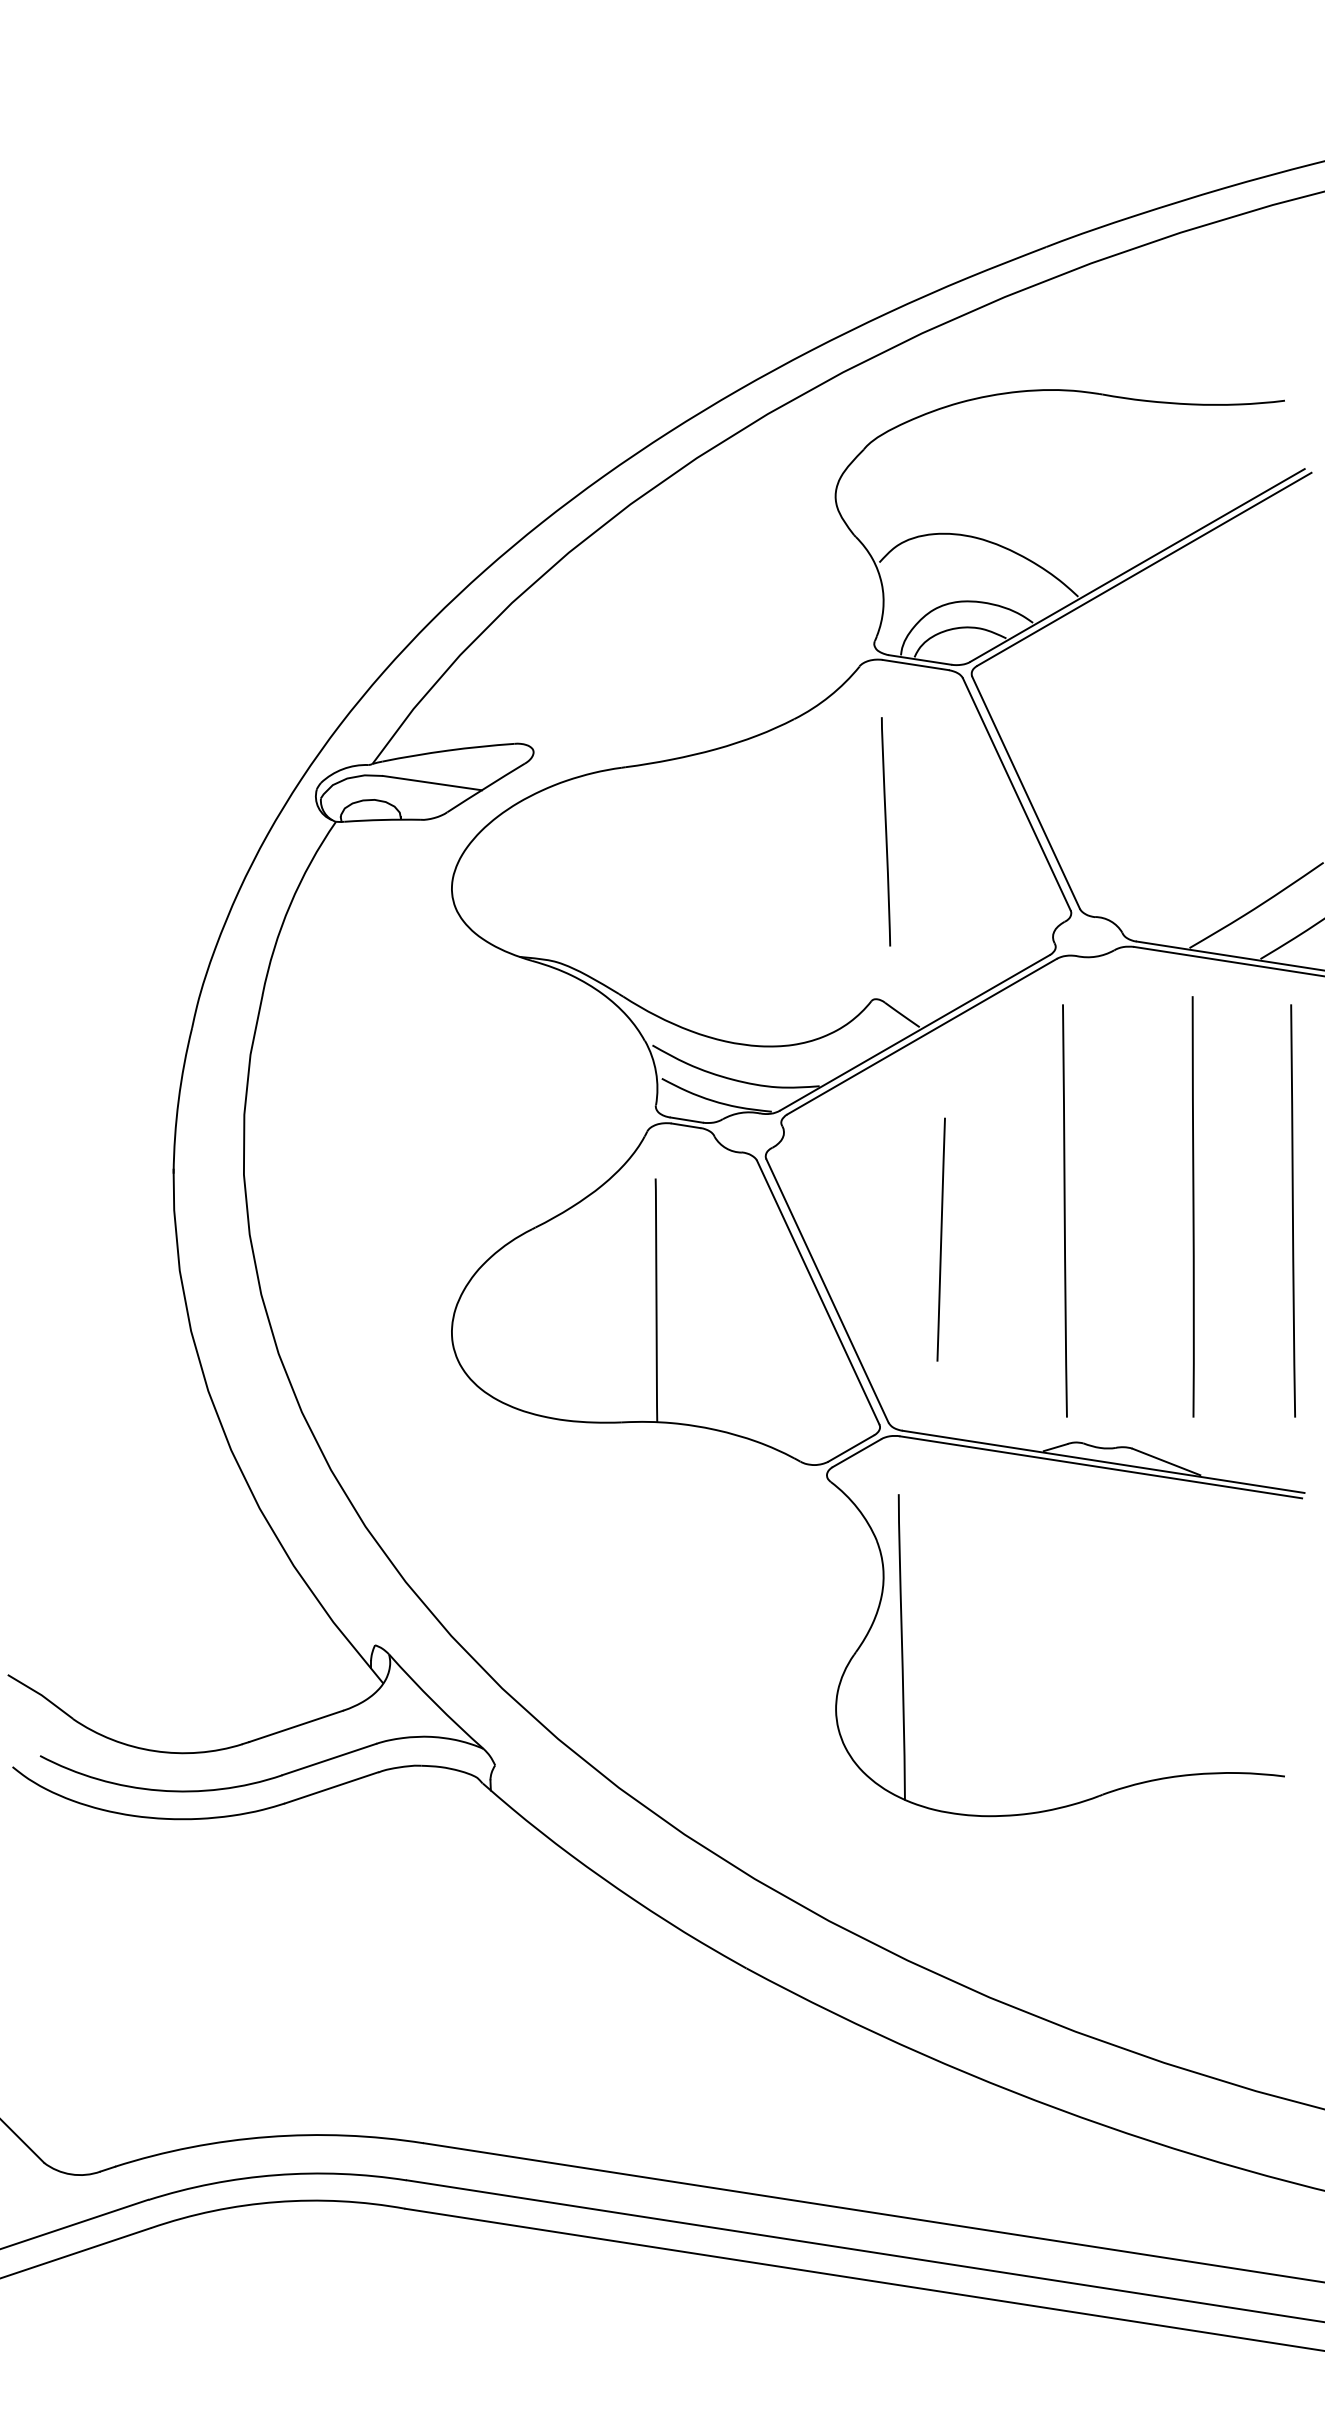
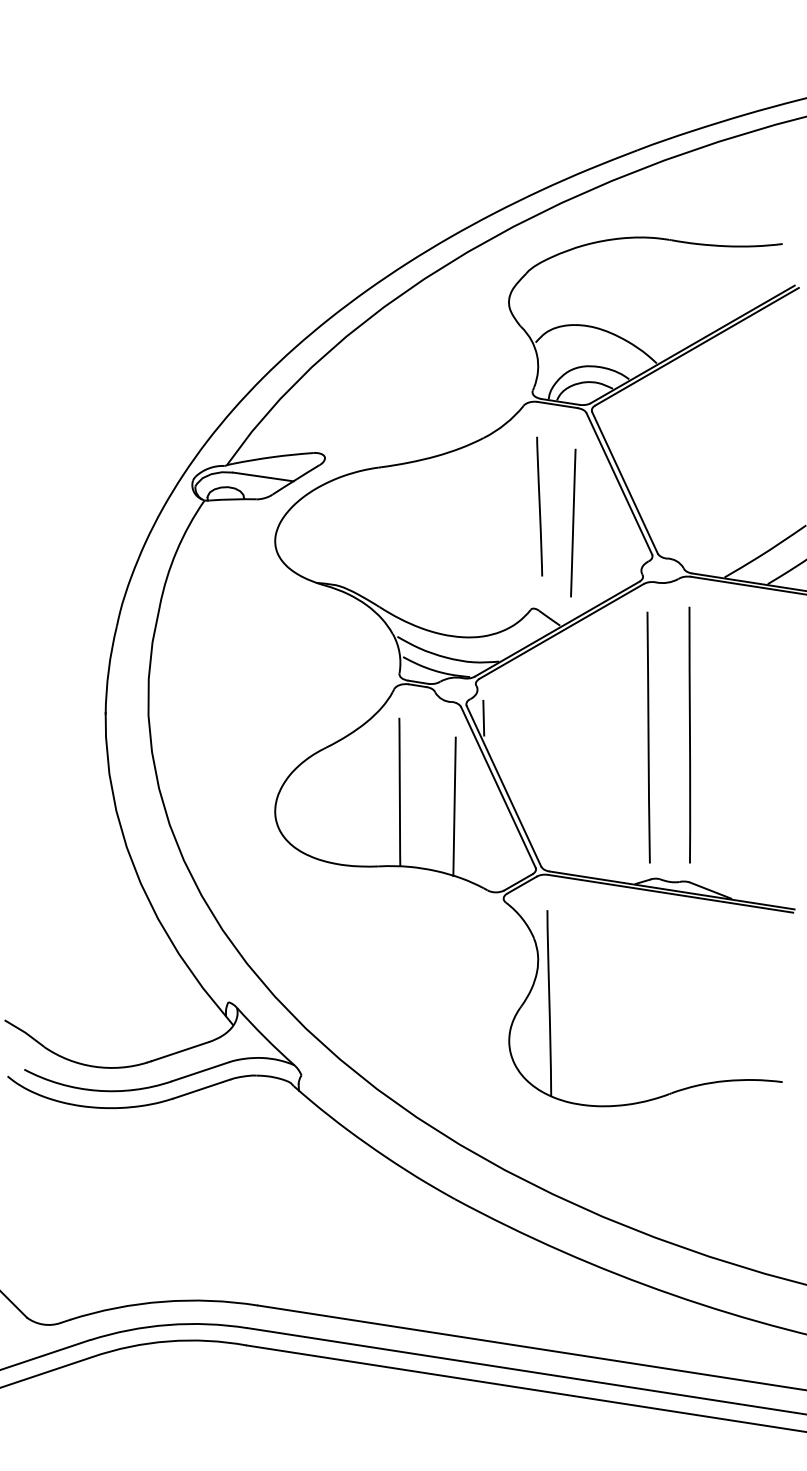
line: (793, 1177) -> (483, 717), added
line: (1192, 1205) -> (689, 734), moved
line: (1292, 1210) -> (787, 737), removed
line: (941, 1238) -> (573, 522), moved
line: (746, 1324) -> (454, 806), added

